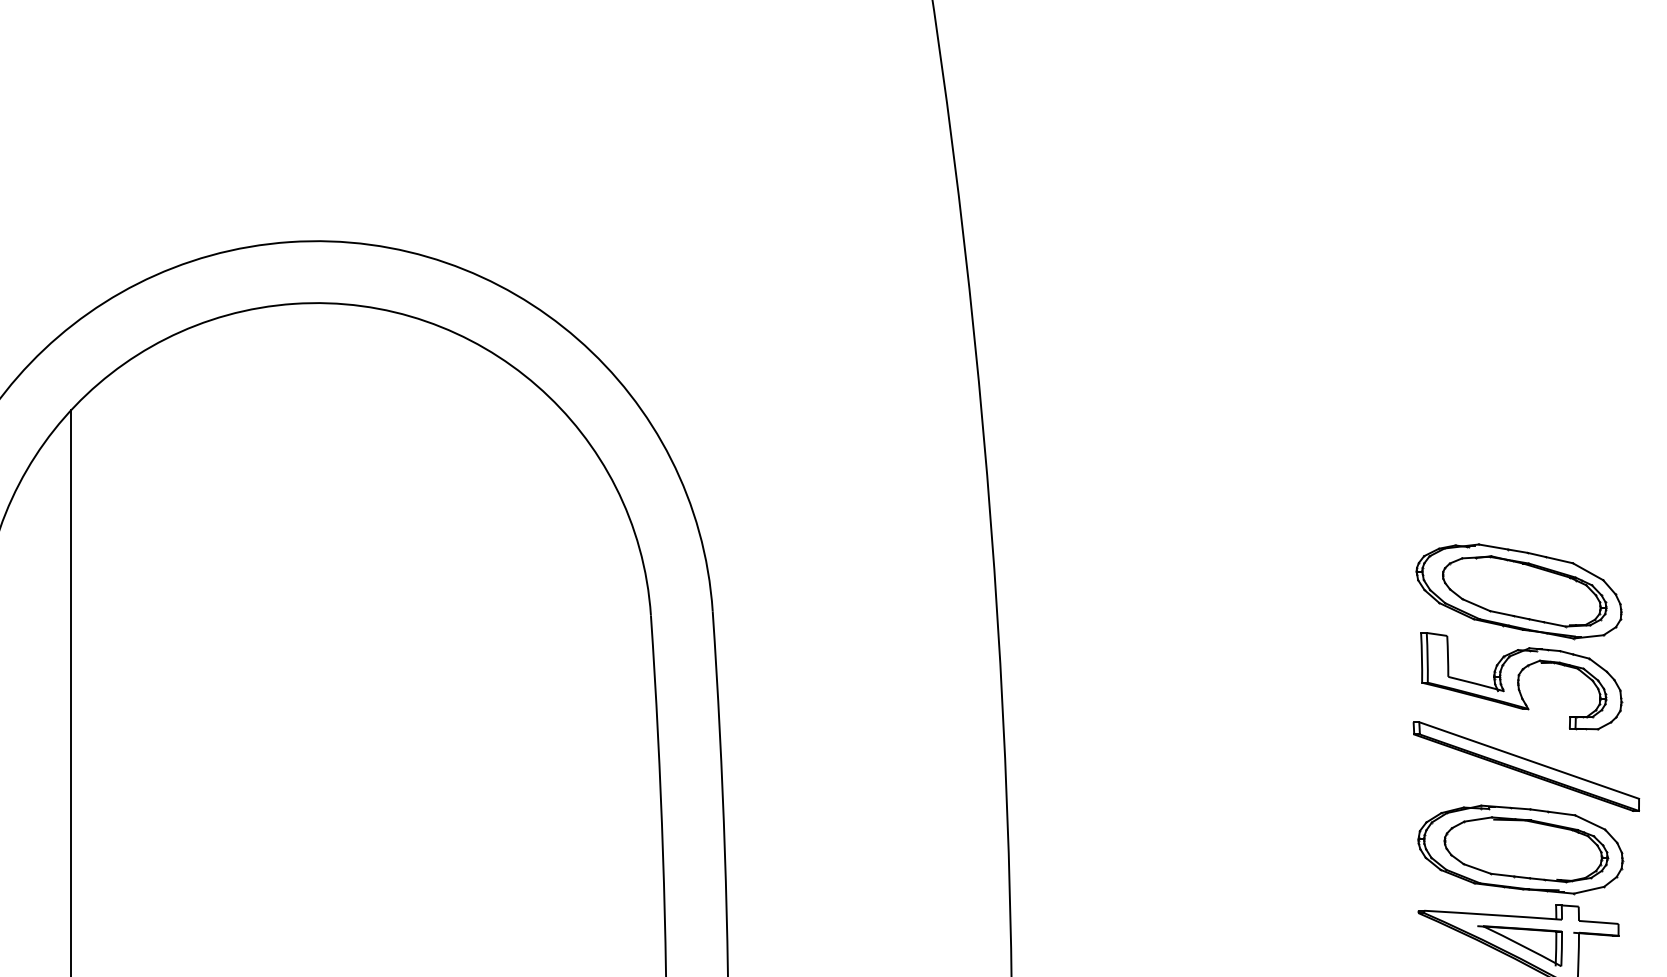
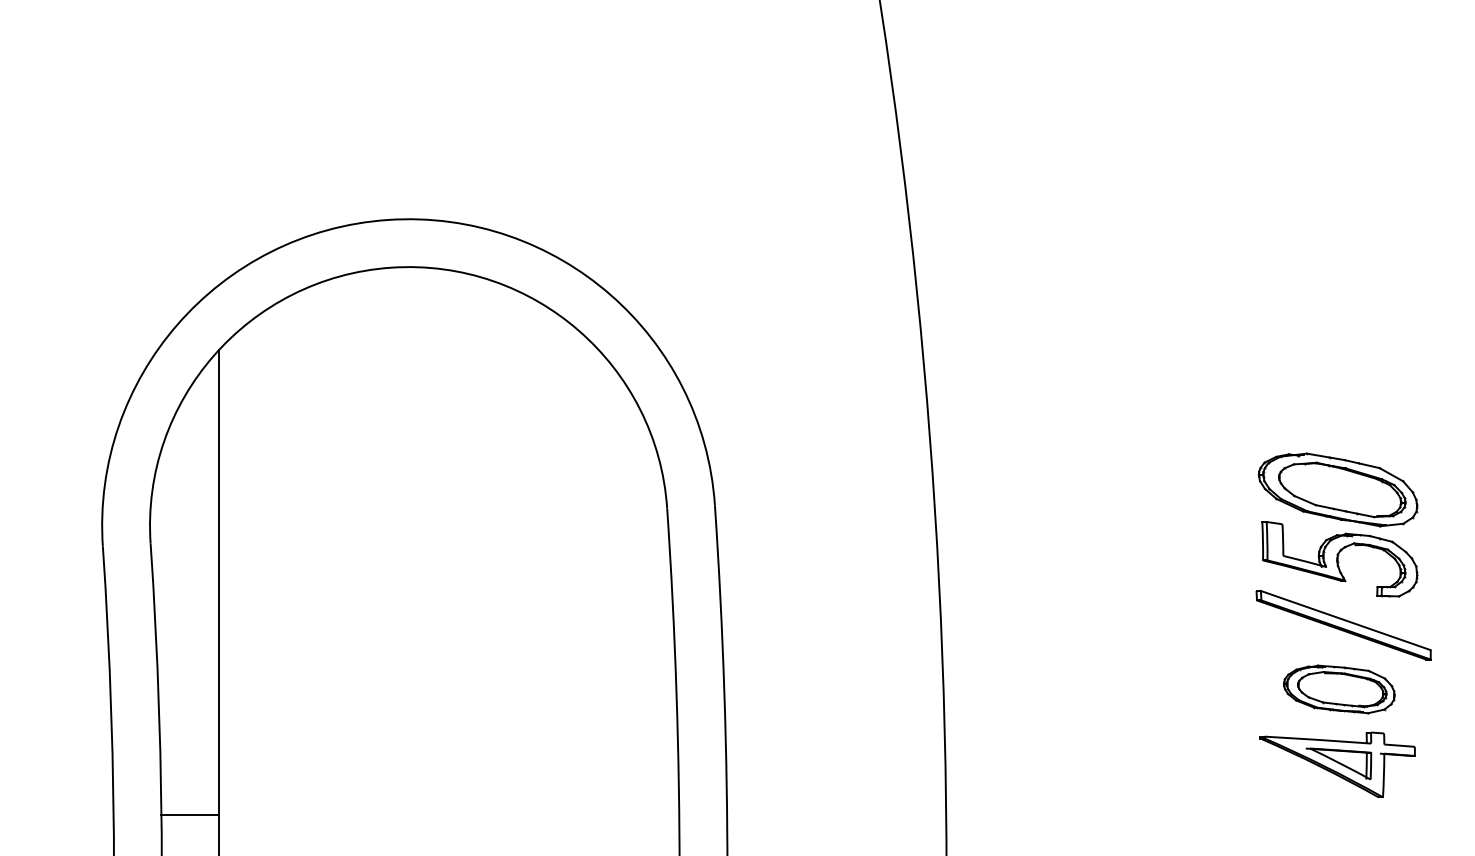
part: (1520, 849) -> (1339, 689), size x0.7

